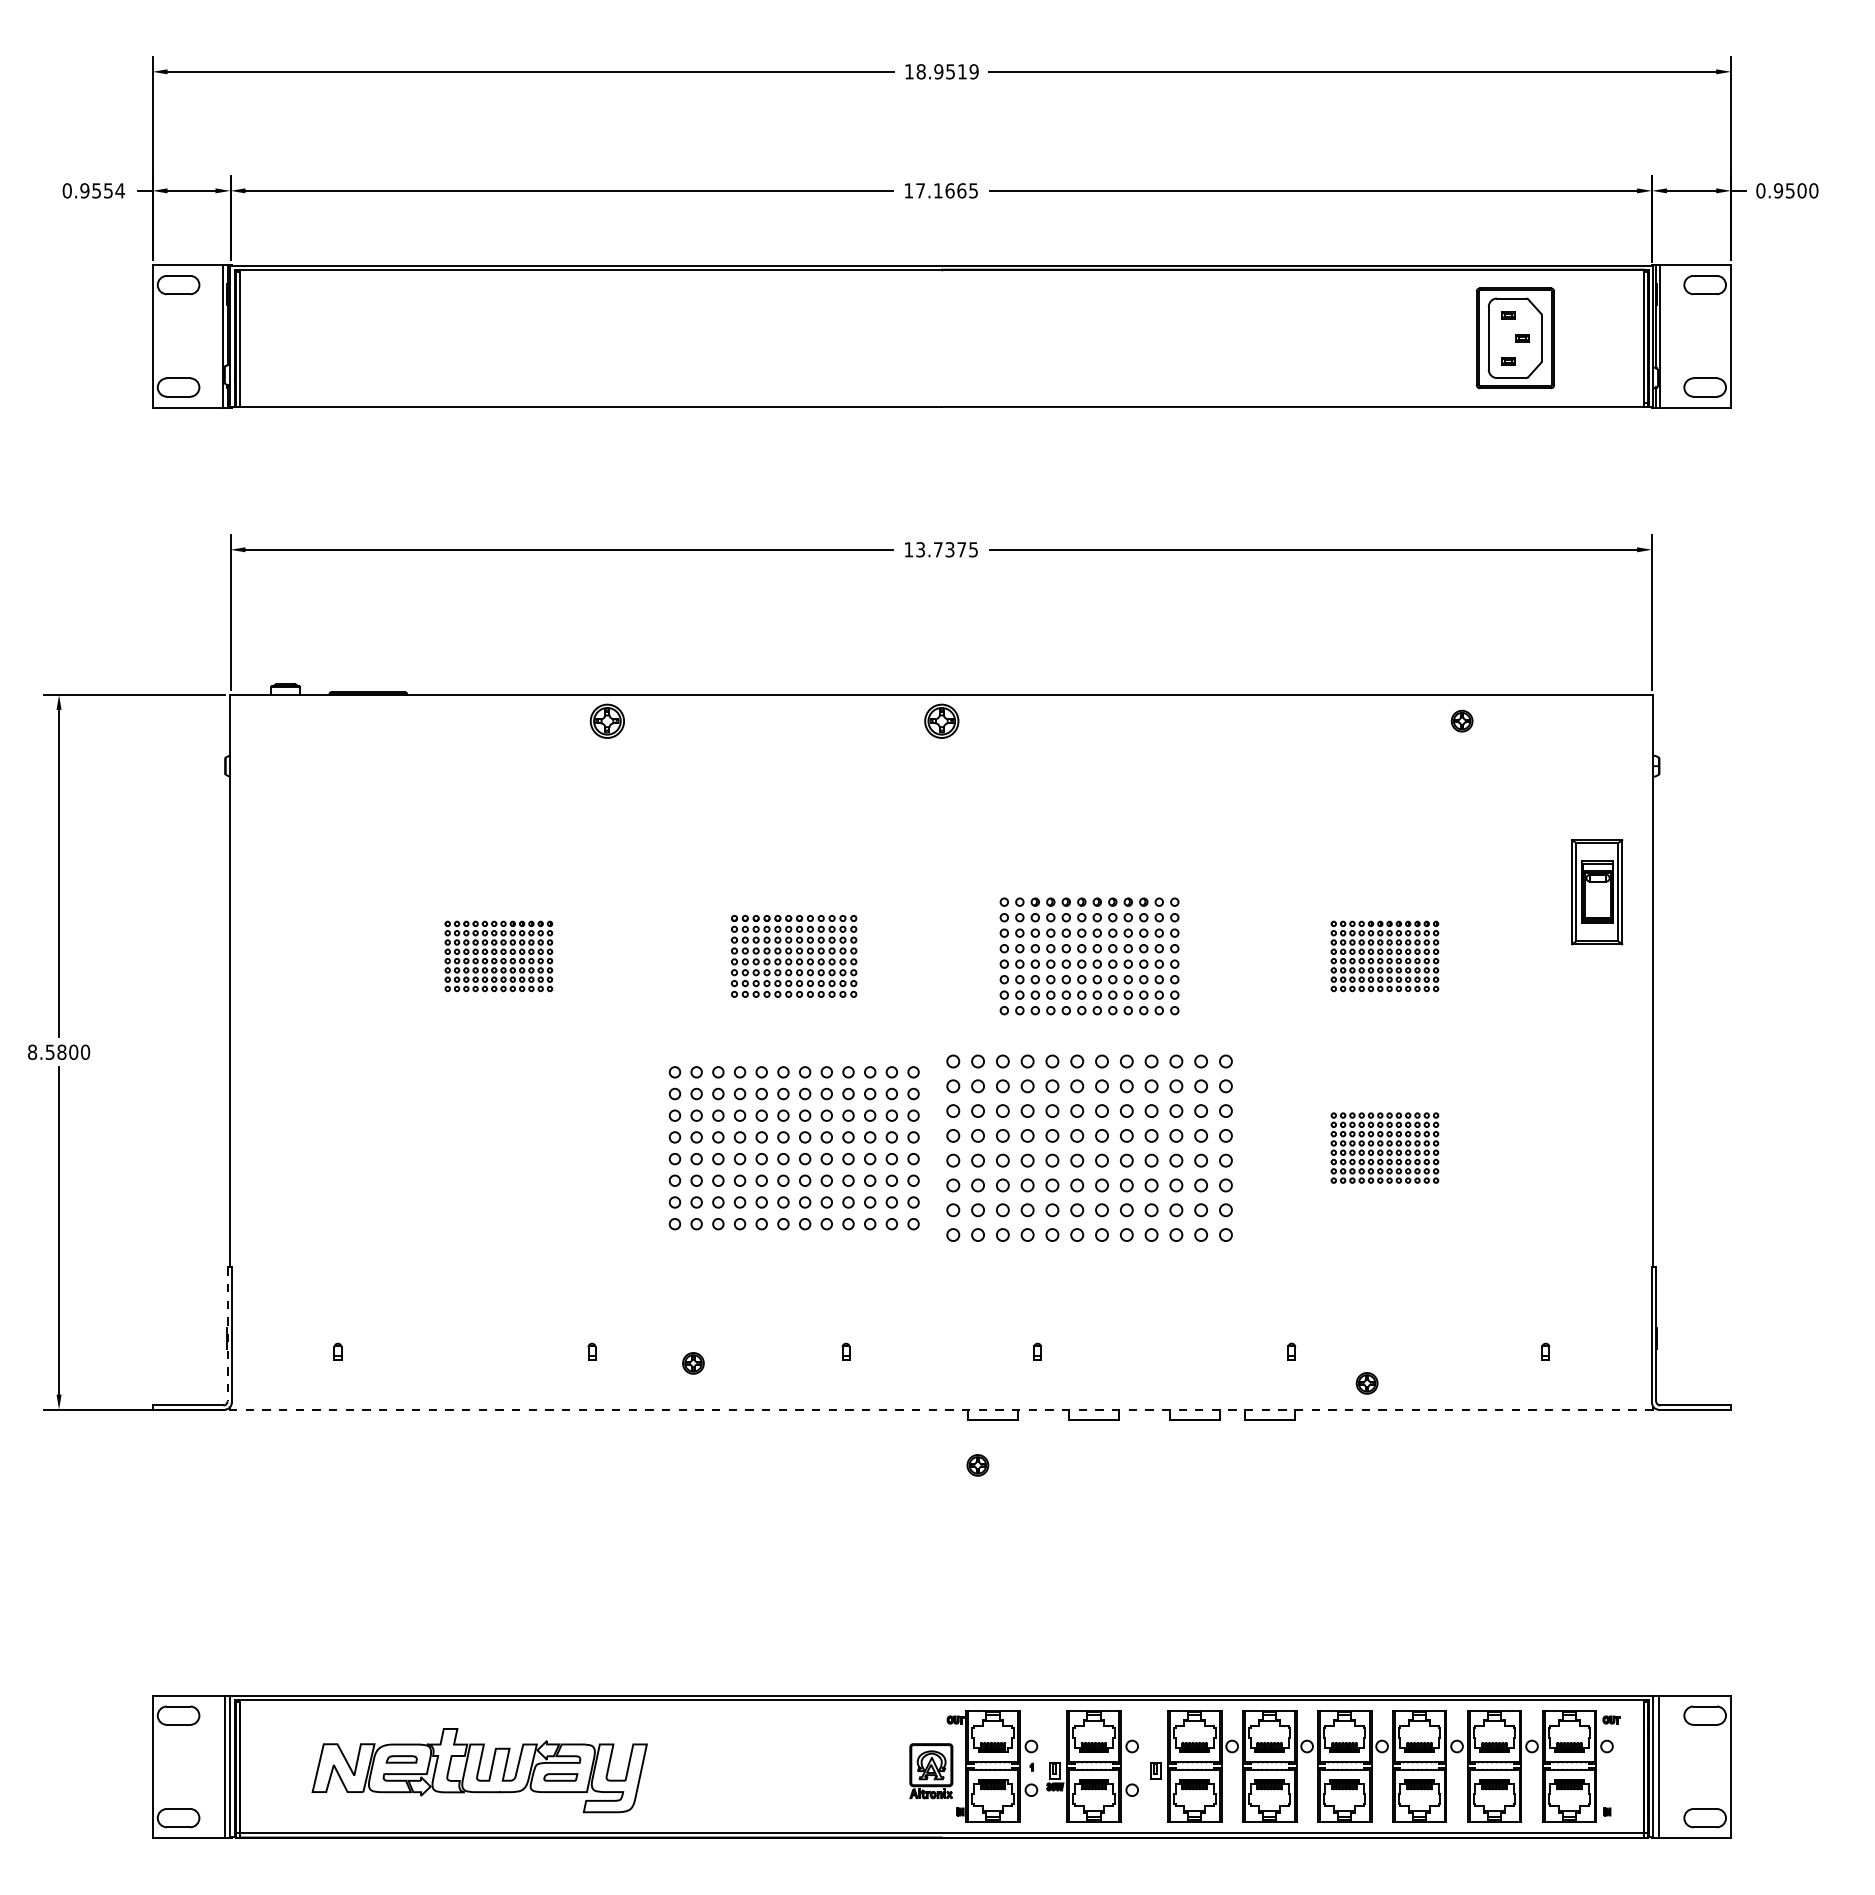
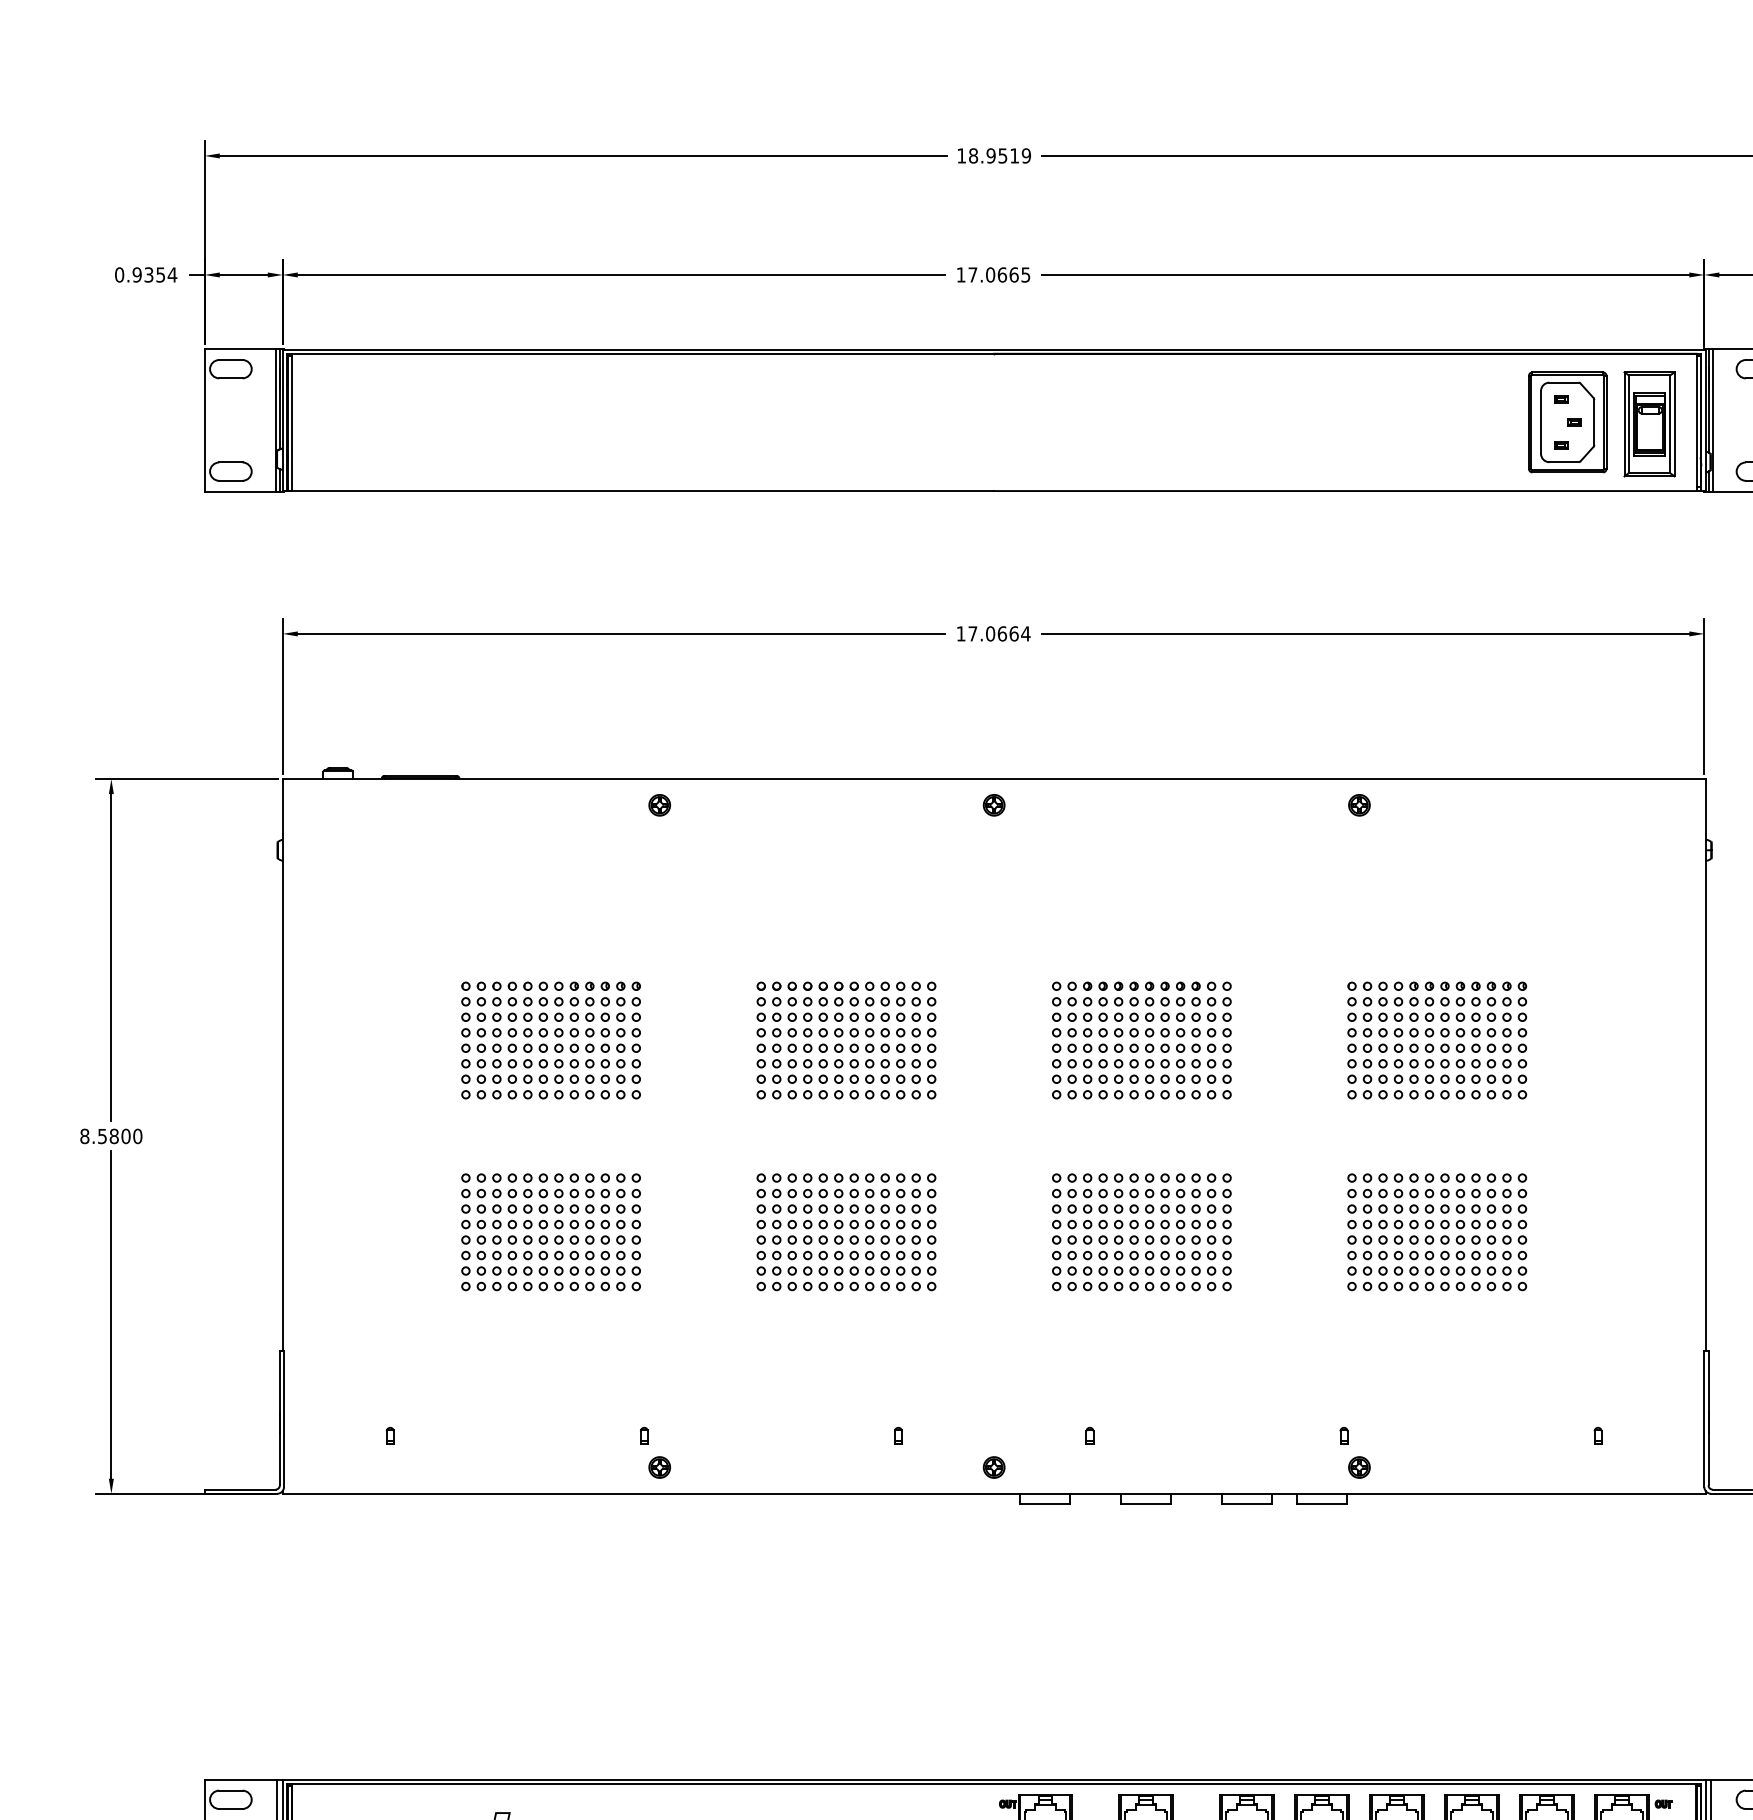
text: (96, 190) -> (148, 274), 0.9554 -> 0.9354
text: (937, 190) -> (989, 274), 17.1665 -> 17.0665
text: (947, 549) -> (999, 633), 13.7375 -> 17.0664
part: (607, 720) -> (659, 804), size x0.62
part: (941, 720) -> (993, 804), size x0.62
part: (1461, 720) -> (1358, 804), moved
part: (1597, 892) -> (1649, 424), moved
part: (498, 956) -> (550, 1040), size x1.67
part: (793, 956) -> (845, 1040), size x1.43
part: (1384, 956) -> (1436, 1040), size x1.67
part: (498, 1147) -> (550, 1231), added
part: (793, 1147) -> (845, 1231), size x0.71
part: (1089, 1147) -> (1141, 1231), size x0.62
part: (1384, 1147) -> (1436, 1231), size x1.67
line: (227, 1334) -> (279, 1418), dashed -> solid
part: (693, 1363) -> (659, 1467), moved
part: (1366, 1383) -> (1358, 1467), moved
line: (941, 1409) -> (993, 1493), dashed -> solid
part: (977, 1465) -> (993, 1467), moved

